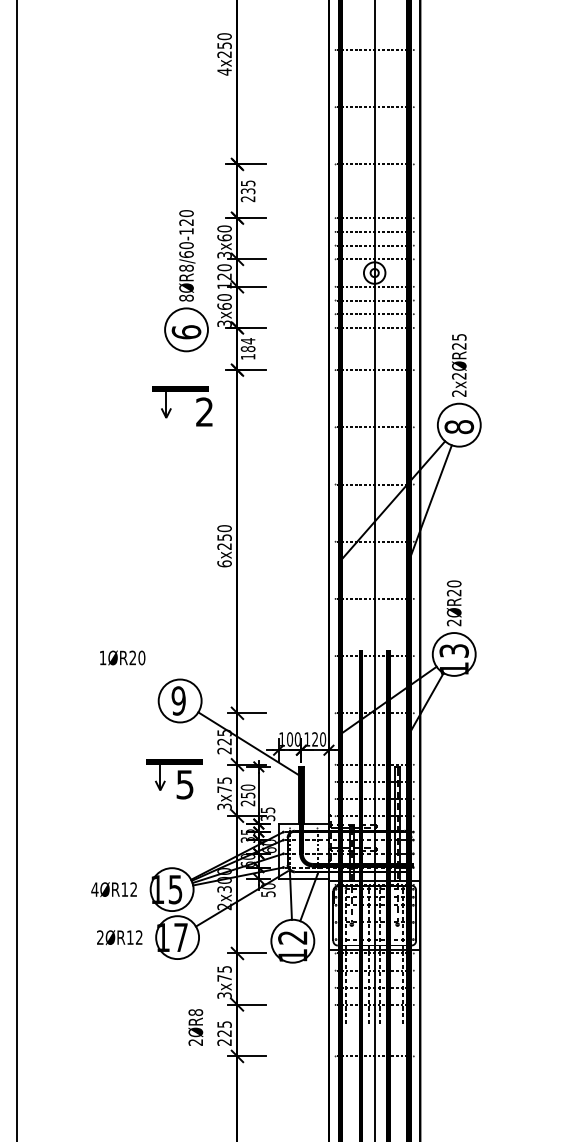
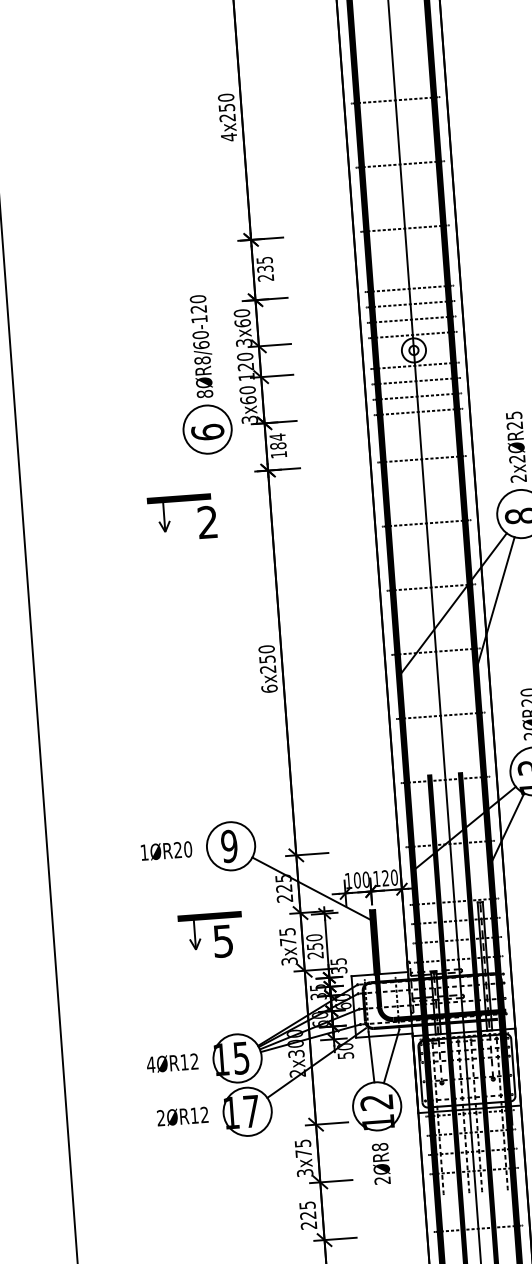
part: (171, 408) -> (170, 521), moved
text: (122, 657) -> (166, 850), moved
part: (174, 779) -> (210, 936), moved
text: (195, 1027) -> (381, 1163), moved

